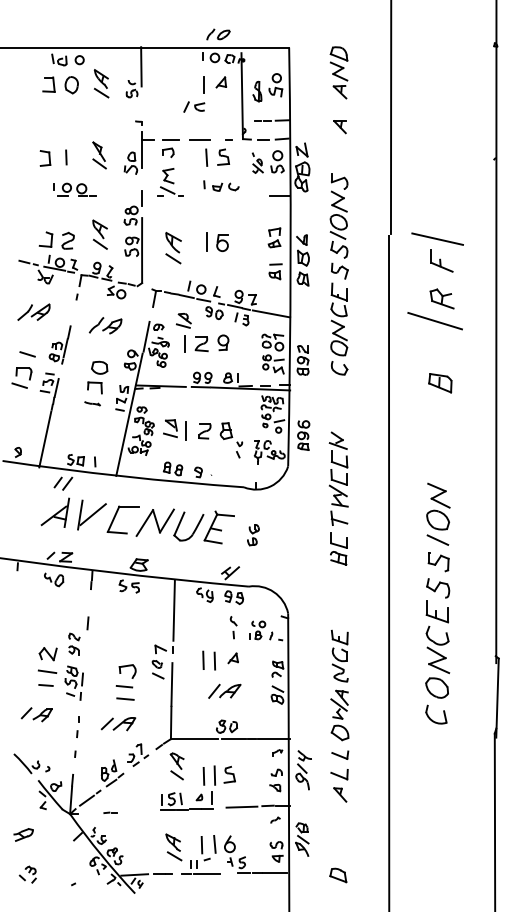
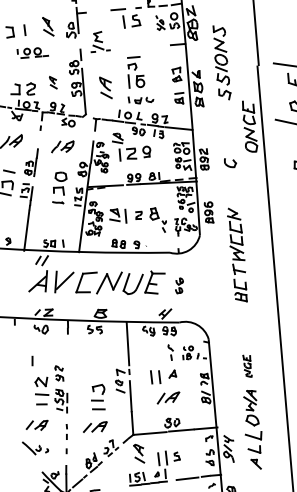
part: (170, 148) -> (133, 63), moved
part: (221, 185) -> (141, 99), moved
part: (99, 234) -> (52, 82), size x0.6
part: (339, 319) -> (250, 126), moved
part: (204, 431) -> (138, 215), size x0.7
line: (87, 623) -> (32, 361), moved
part: (339, 655) -> (247, 365), size x0.6
part: (340, 754) -> (254, 435), size x1.4
part: (31, 763) -> (35, 447), moved
part: (229, 774) -> (176, 456), size x0.7

